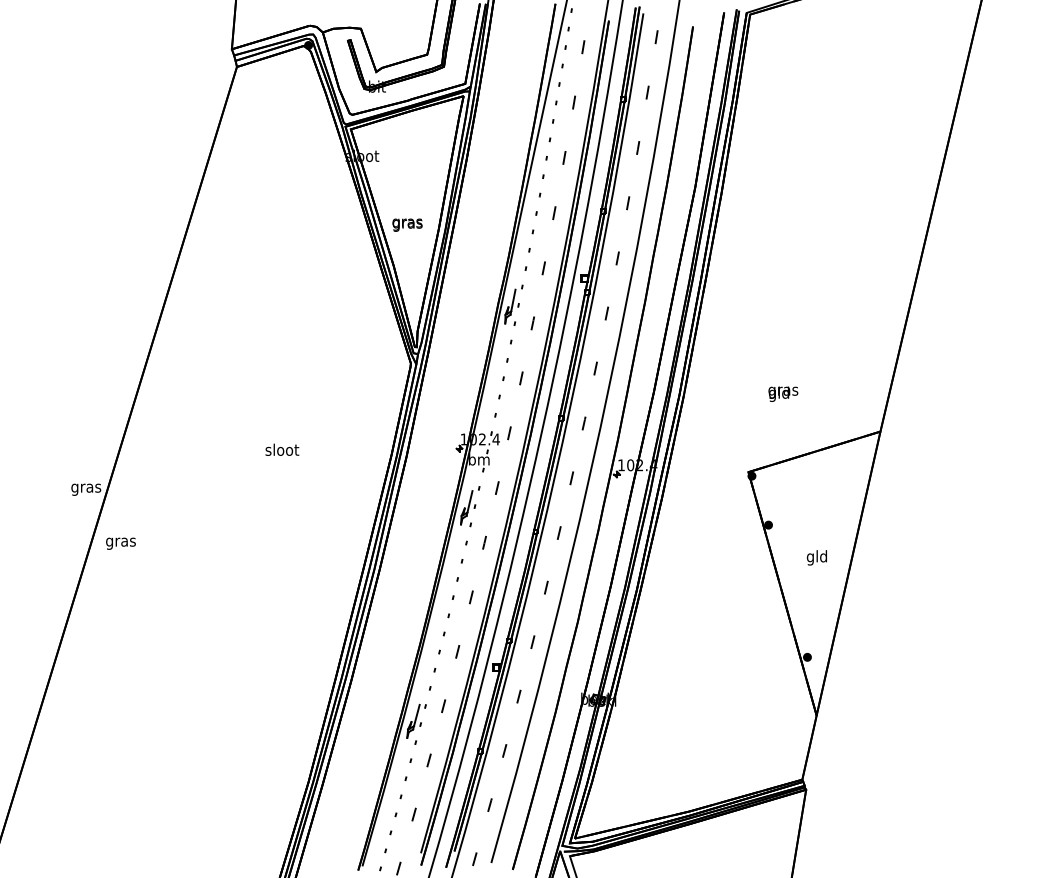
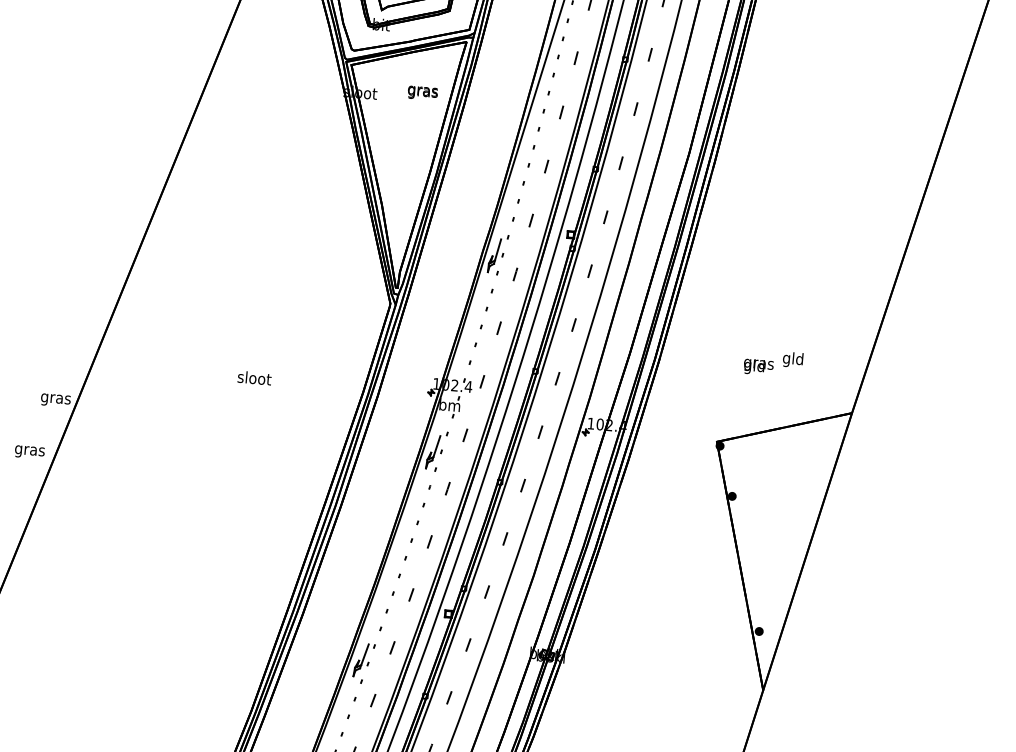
text: (407, 224) -> (422, 92), moved
text: (120, 543) -> (29, 452), moved
text: (816, 557) -> (792, 359), moved

